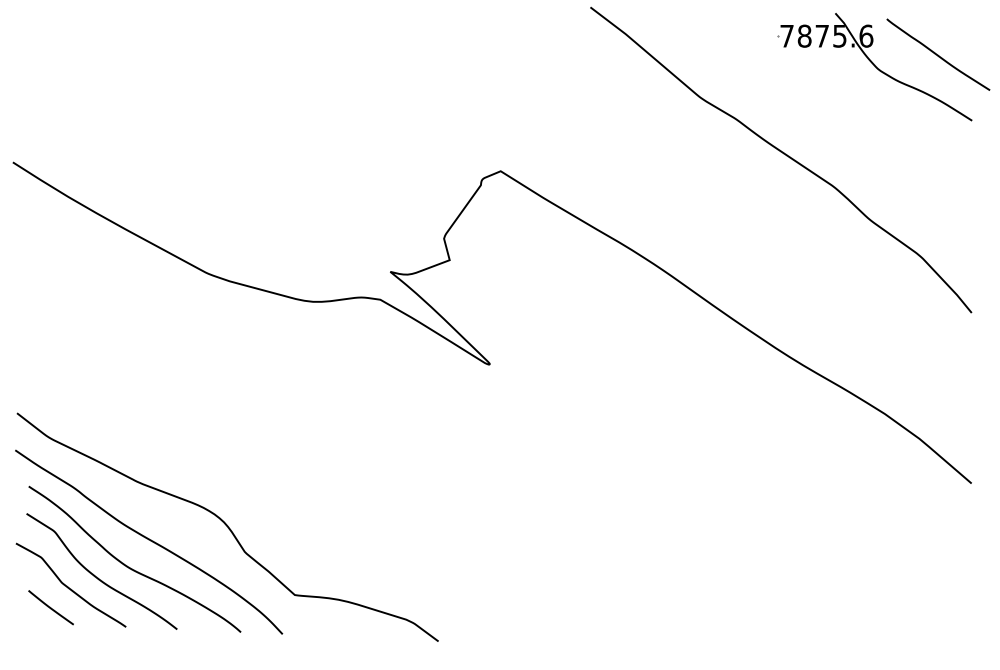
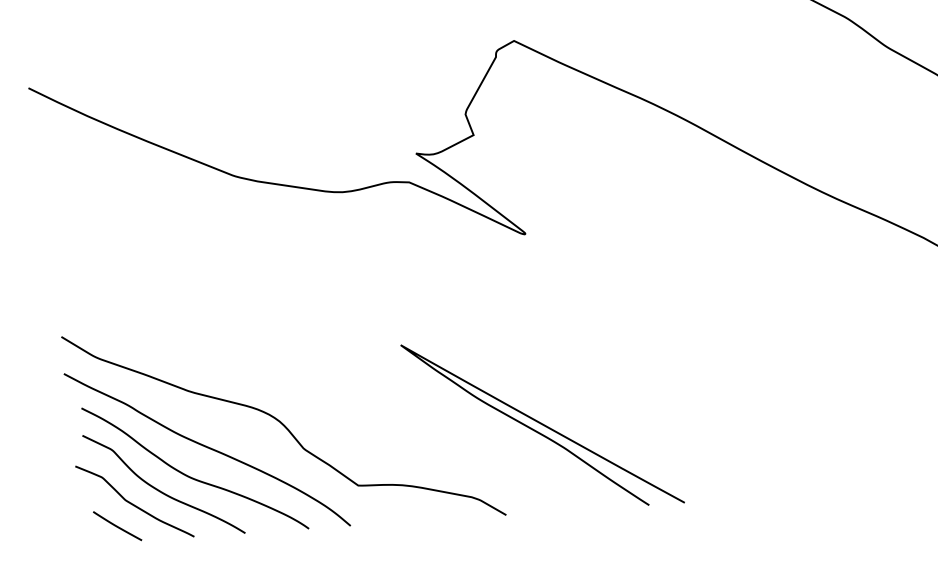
curve: (484, 554) -> (542, 423), added

